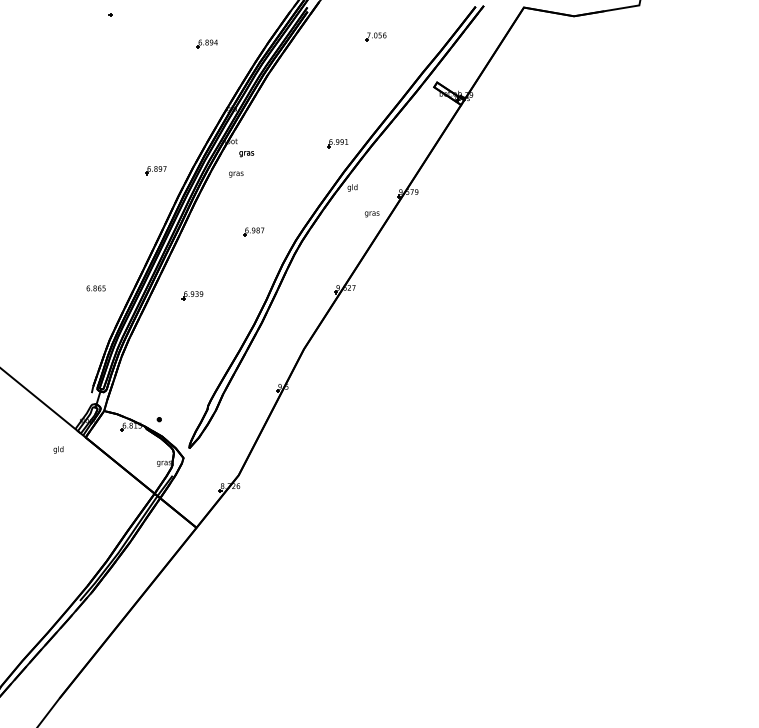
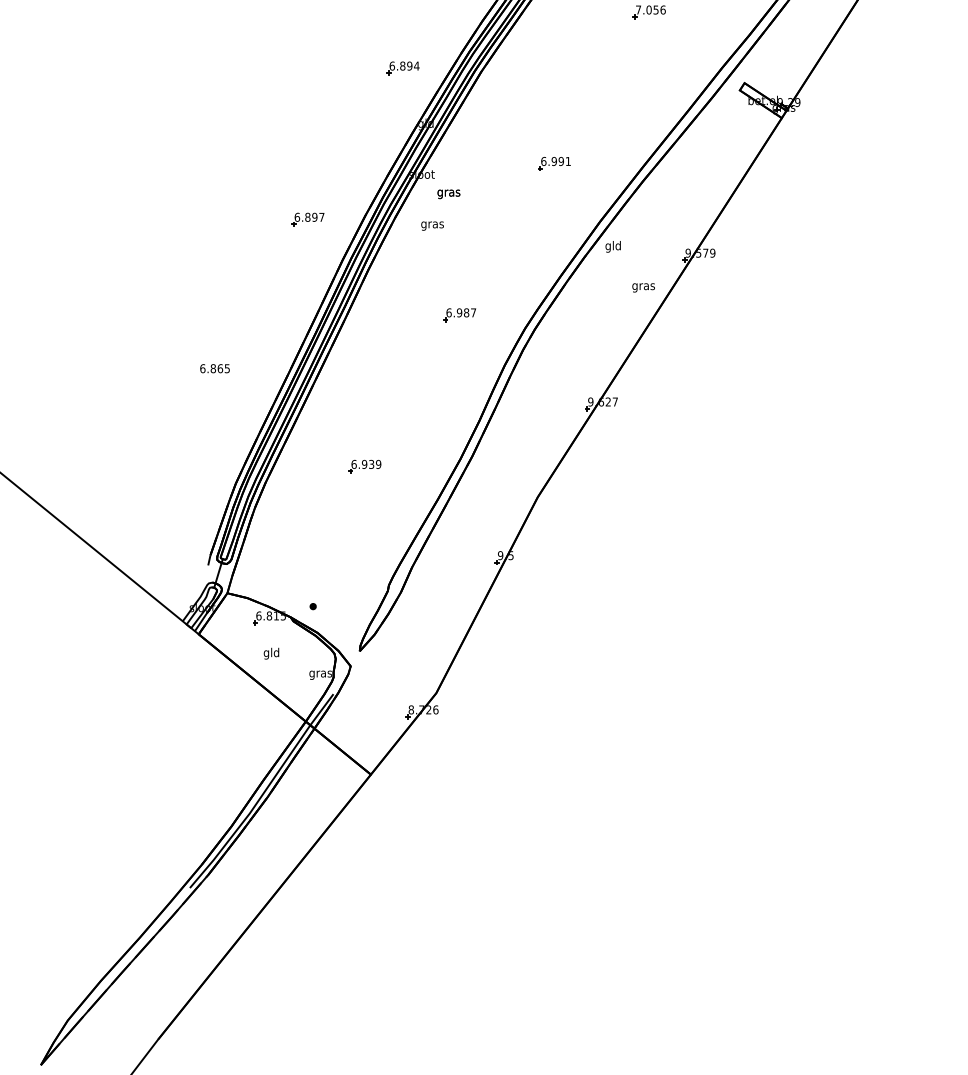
part: (206, 43) -> (401, 67), moved
part: (337, 143) -> (554, 163), moved
text: (95, 288) -> (213, 368), moved
part: (192, 295) -> (364, 466), moved
text: (58, 449) -> (271, 652), moved

